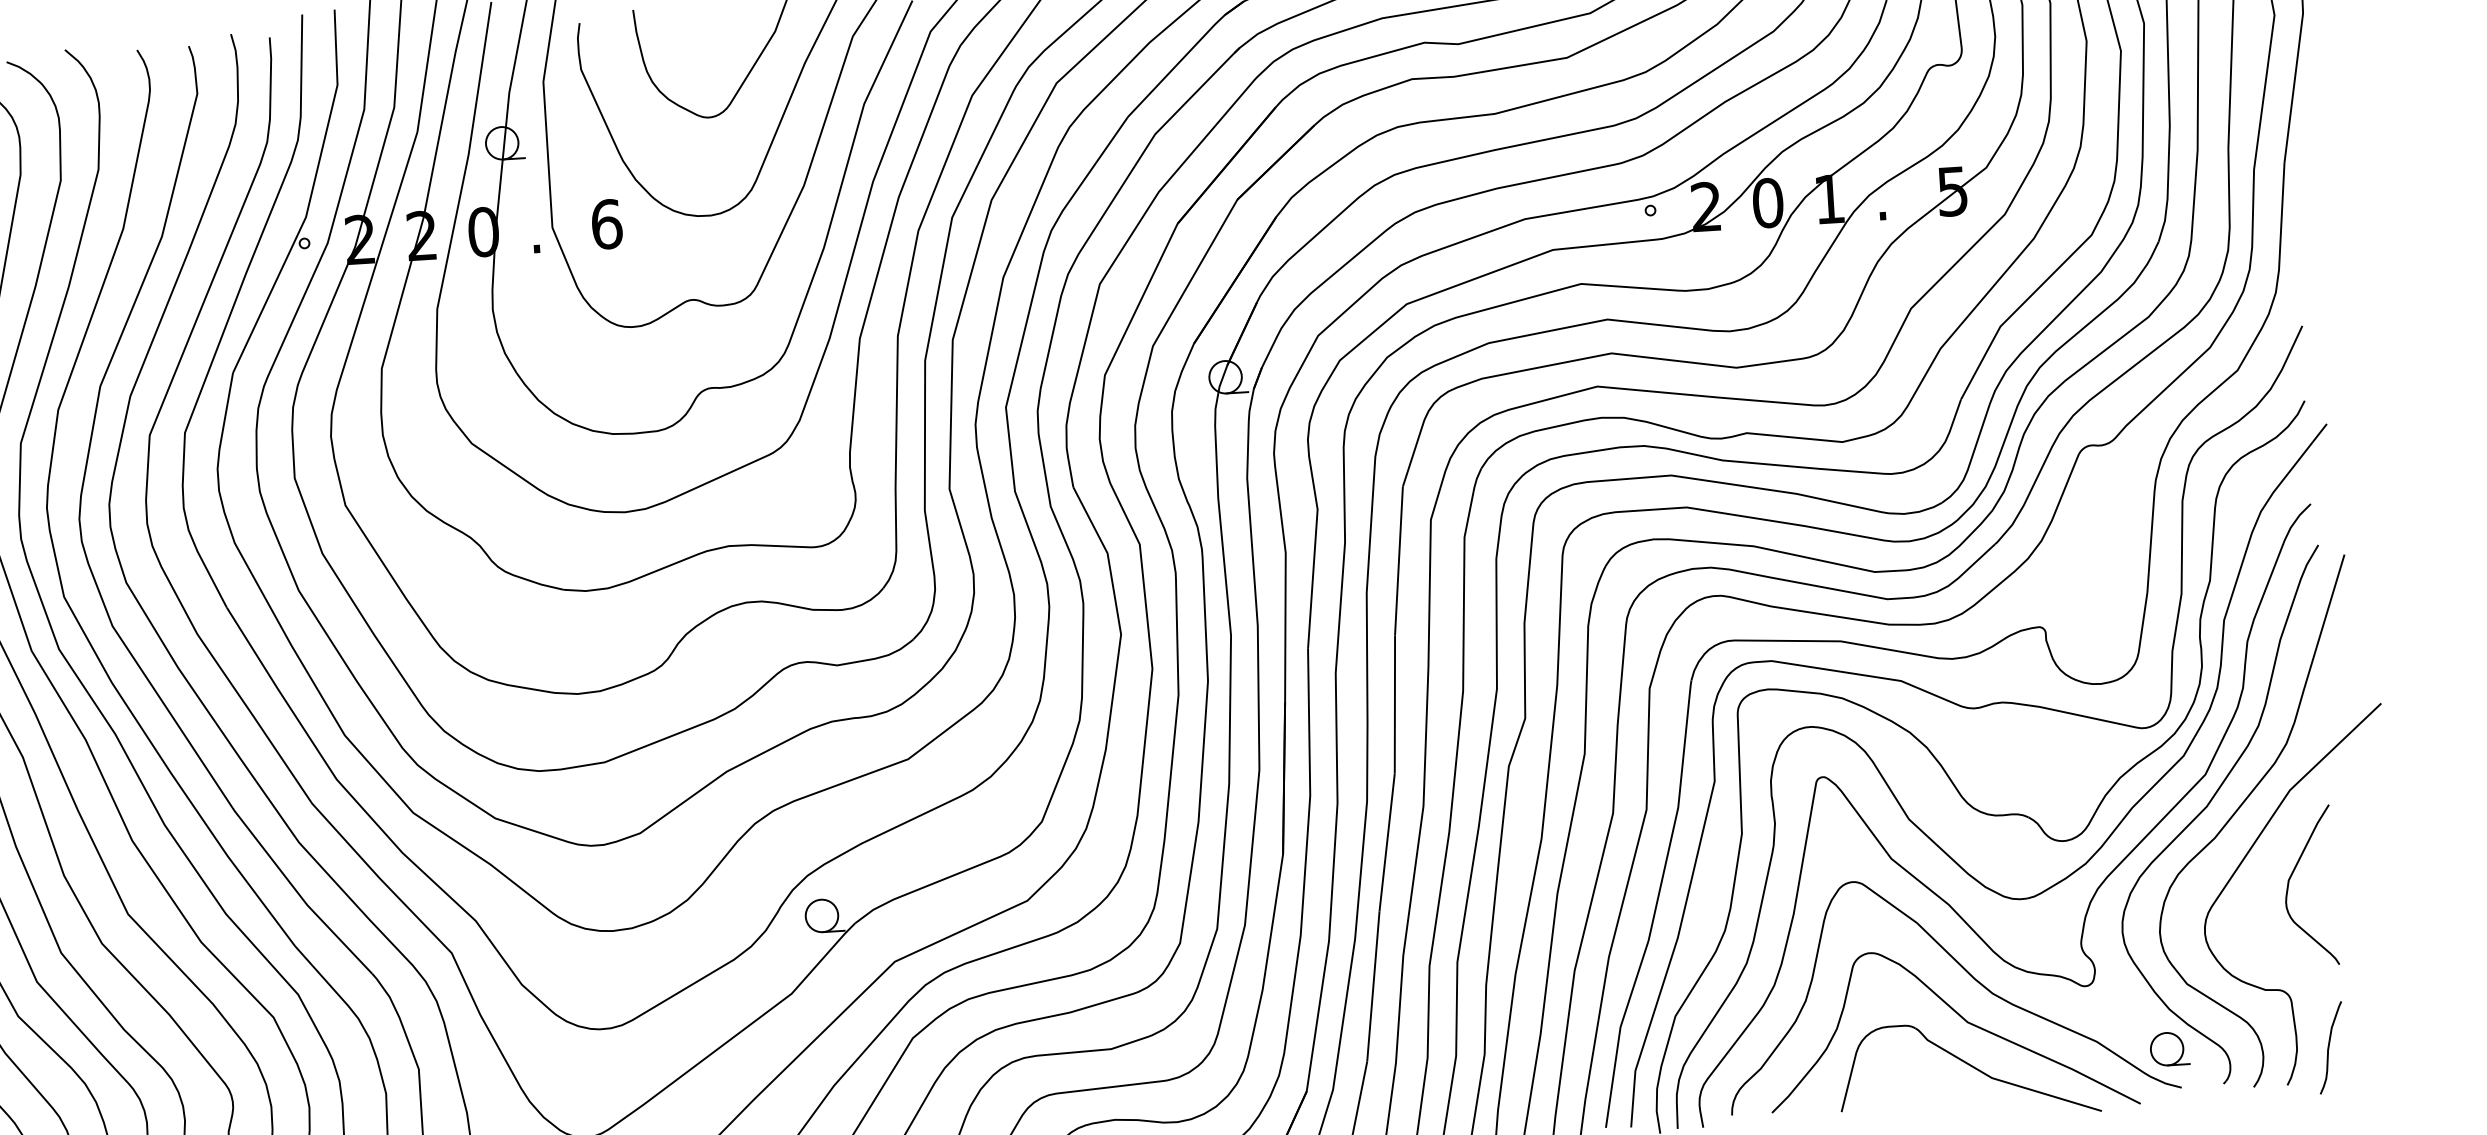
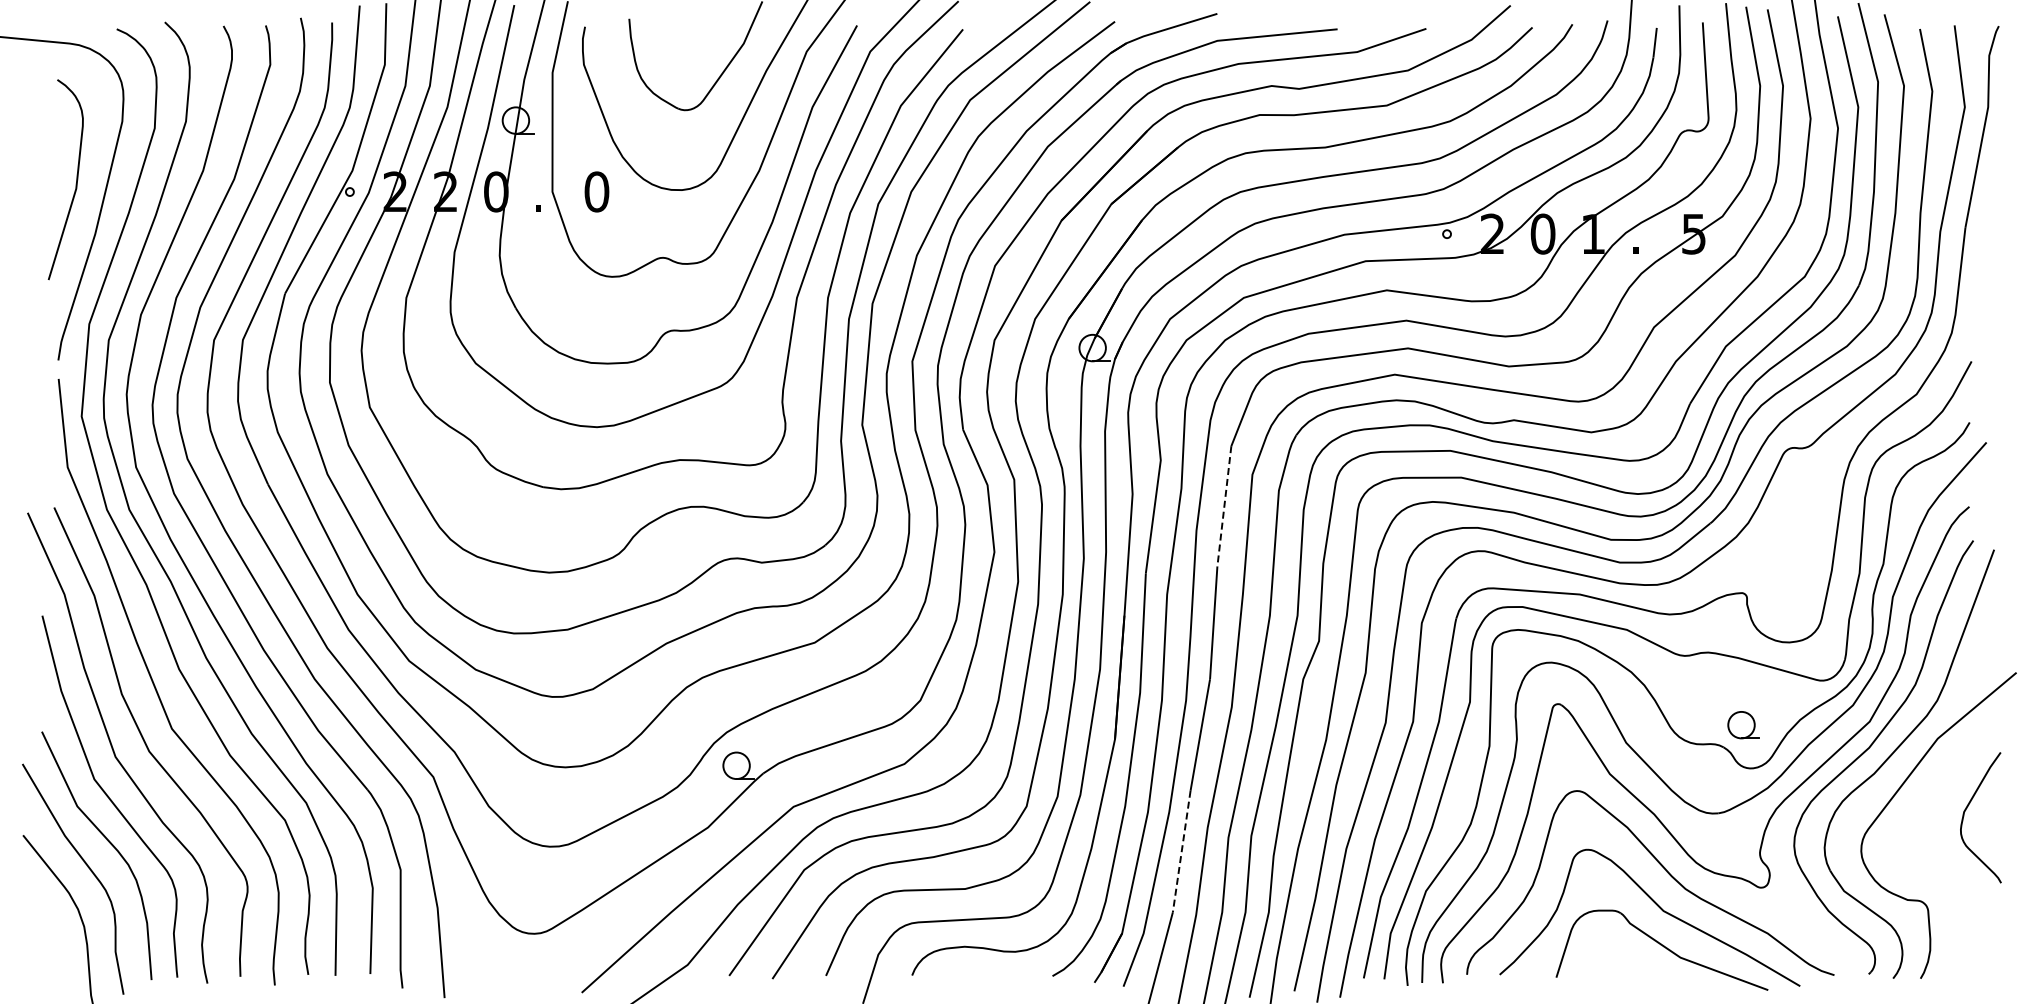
text: (606, 223) -> (596, 191), 6 -> 0
line: (1399, 561) -> (1224, 506), solid -> dashed
curve: (2291, 878) -> (1966, 810), moved
line: (1373, 987) -> (1181, 852), solid -> dashed
curve: (2329, 1048) -> (1956, 950), removed
part: (2169, 1049) -> (1743, 725), moved

